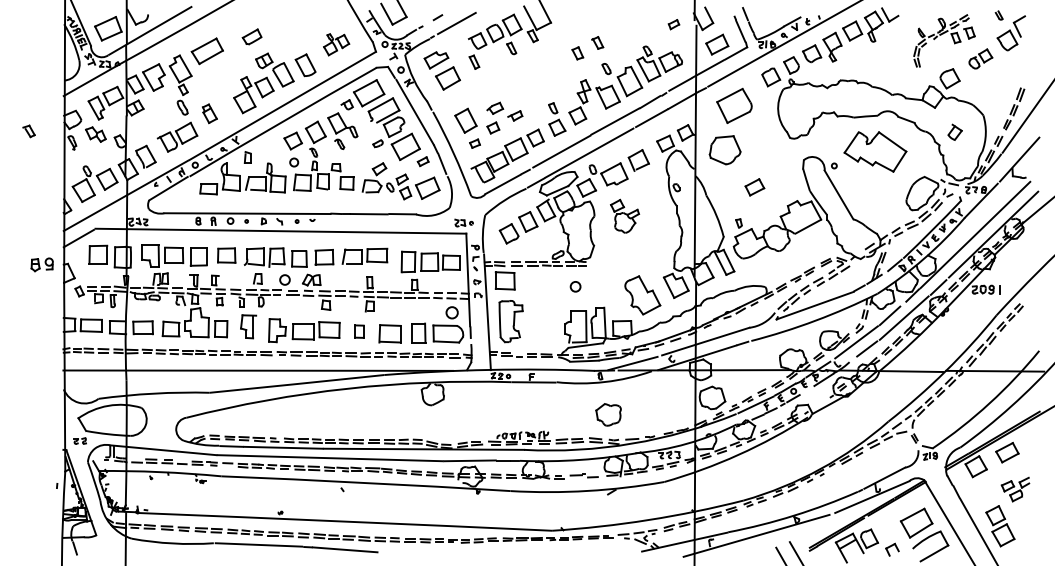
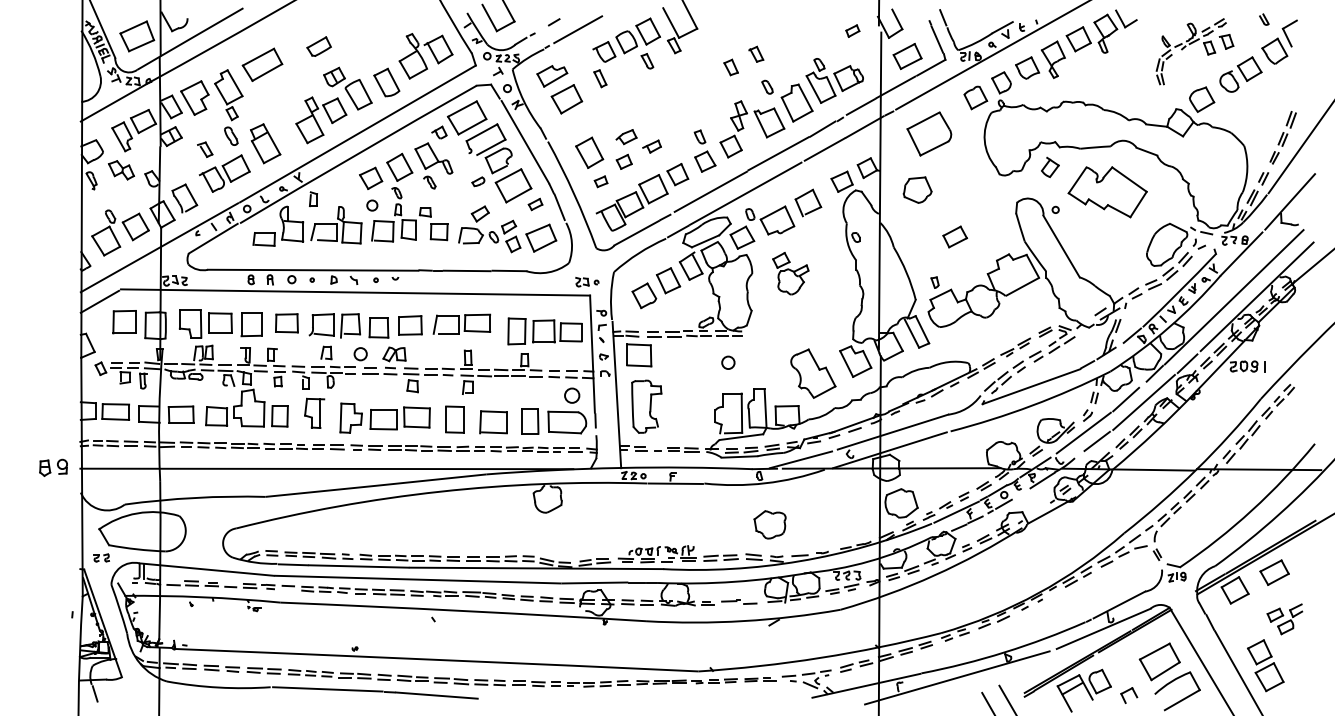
part: (336, 44) -> (425, 56), size x1.67
part: (980, 58) -> (1240, 73), size x1.43
part: (209, 113) -> (265, 143), size x1.67
part: (28, 131) -> (204, 149), moved
part: (954, 131) -> (1049, 166), moved
part: (725, 150) -> (917, 190), size x0.71
part: (41, 264) -> (52, 467), moved
part: (359, 331) -> (454, 419), size x1.67

